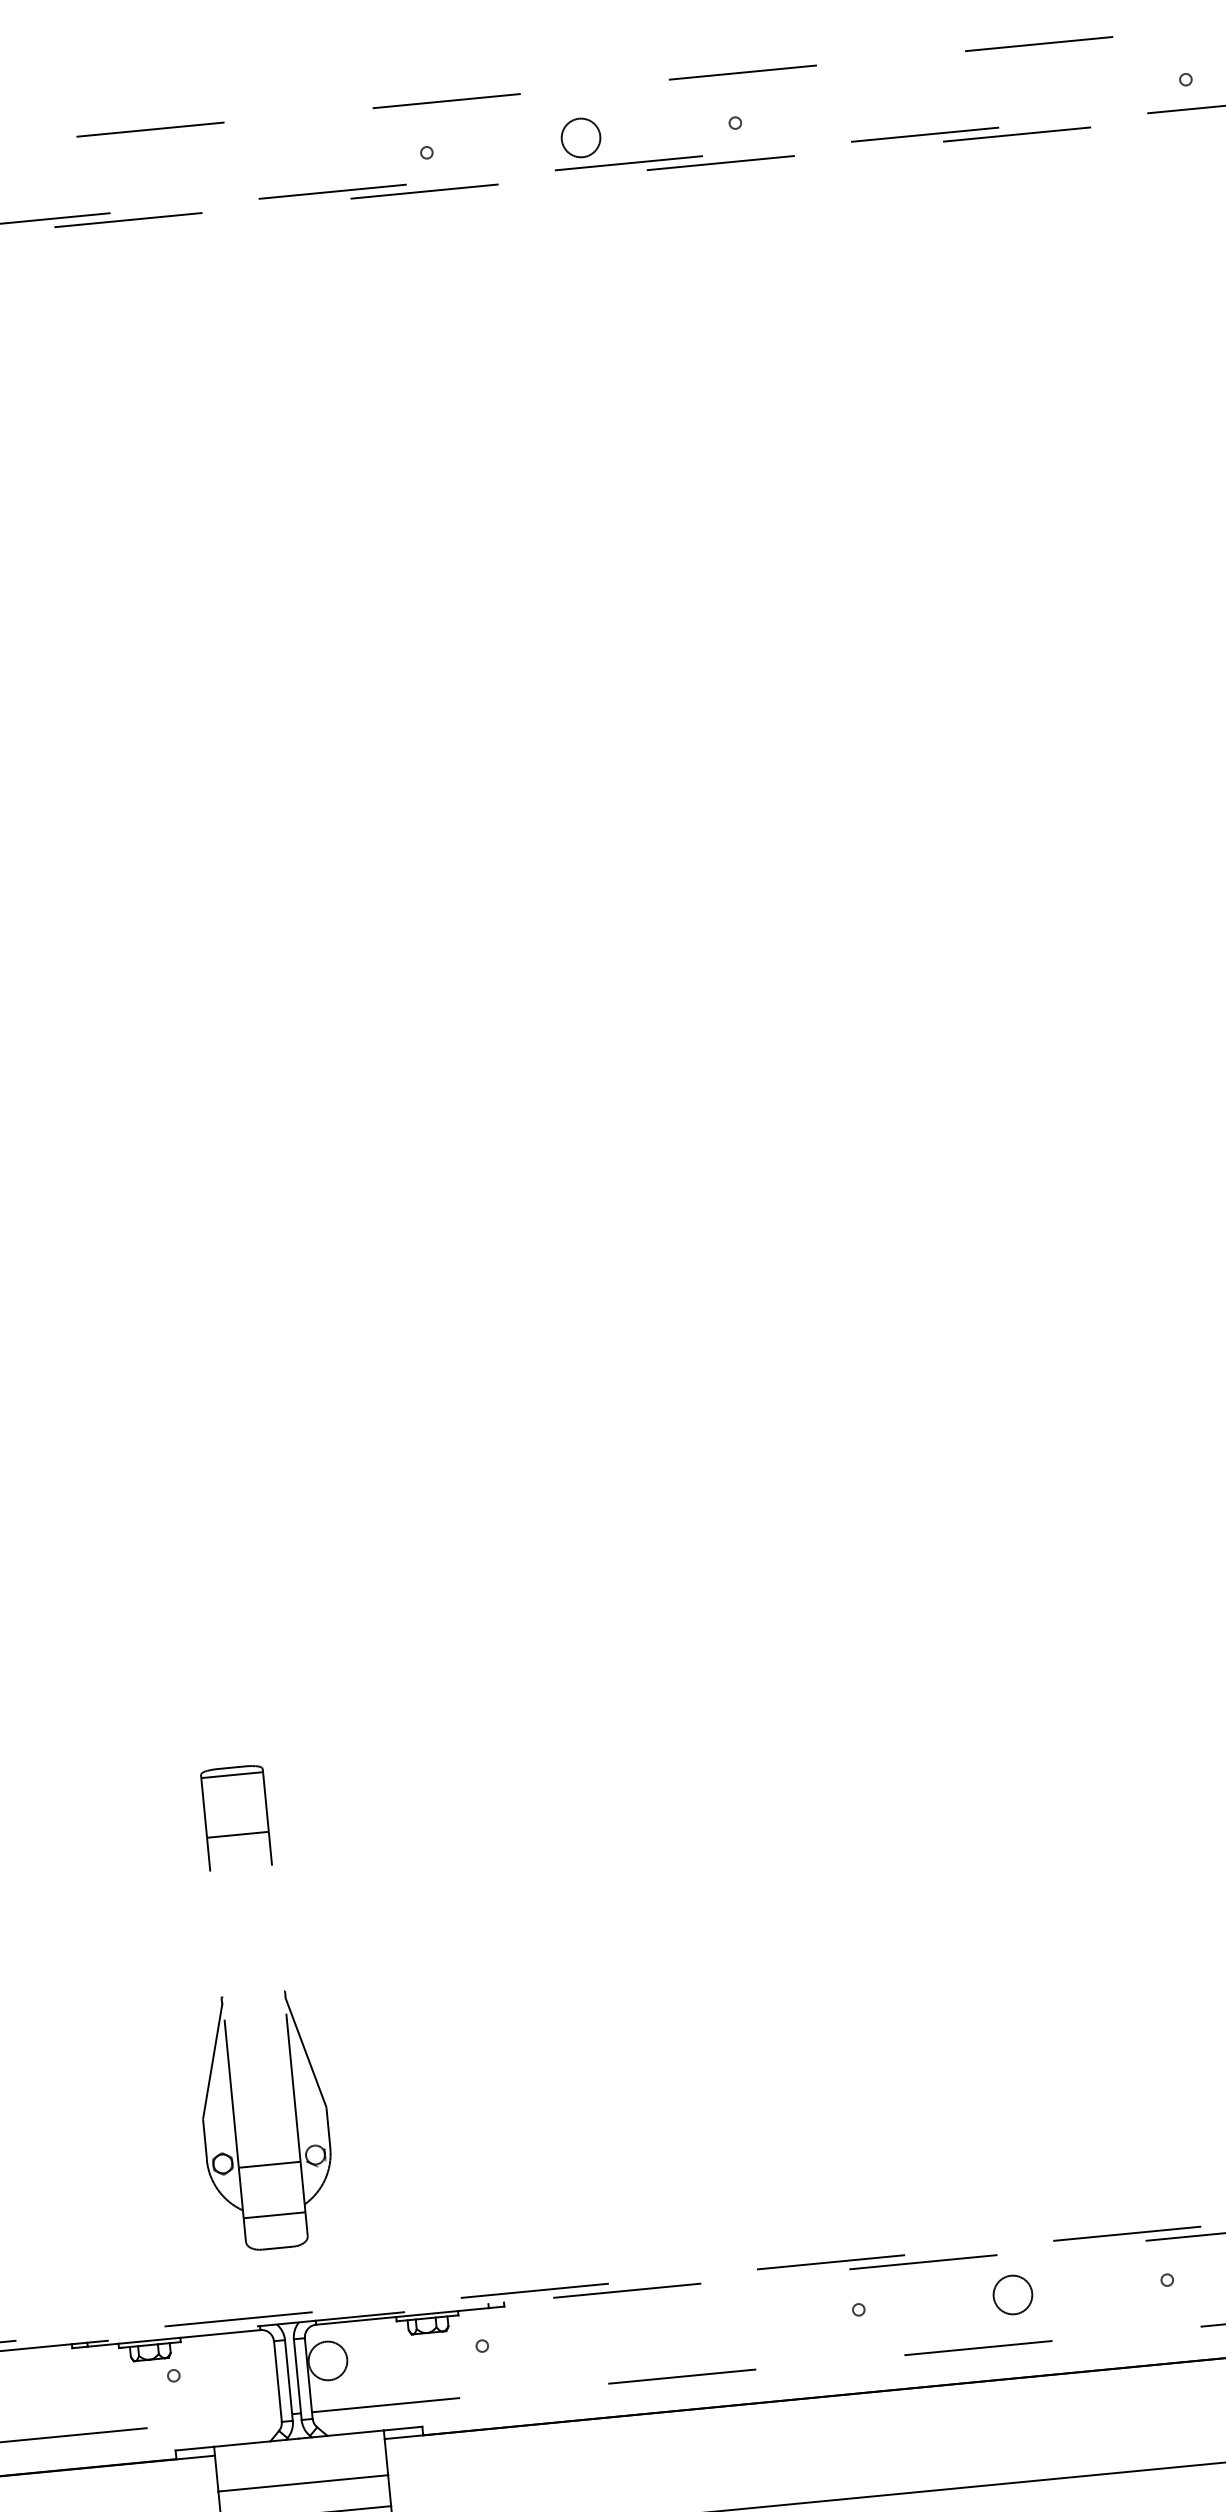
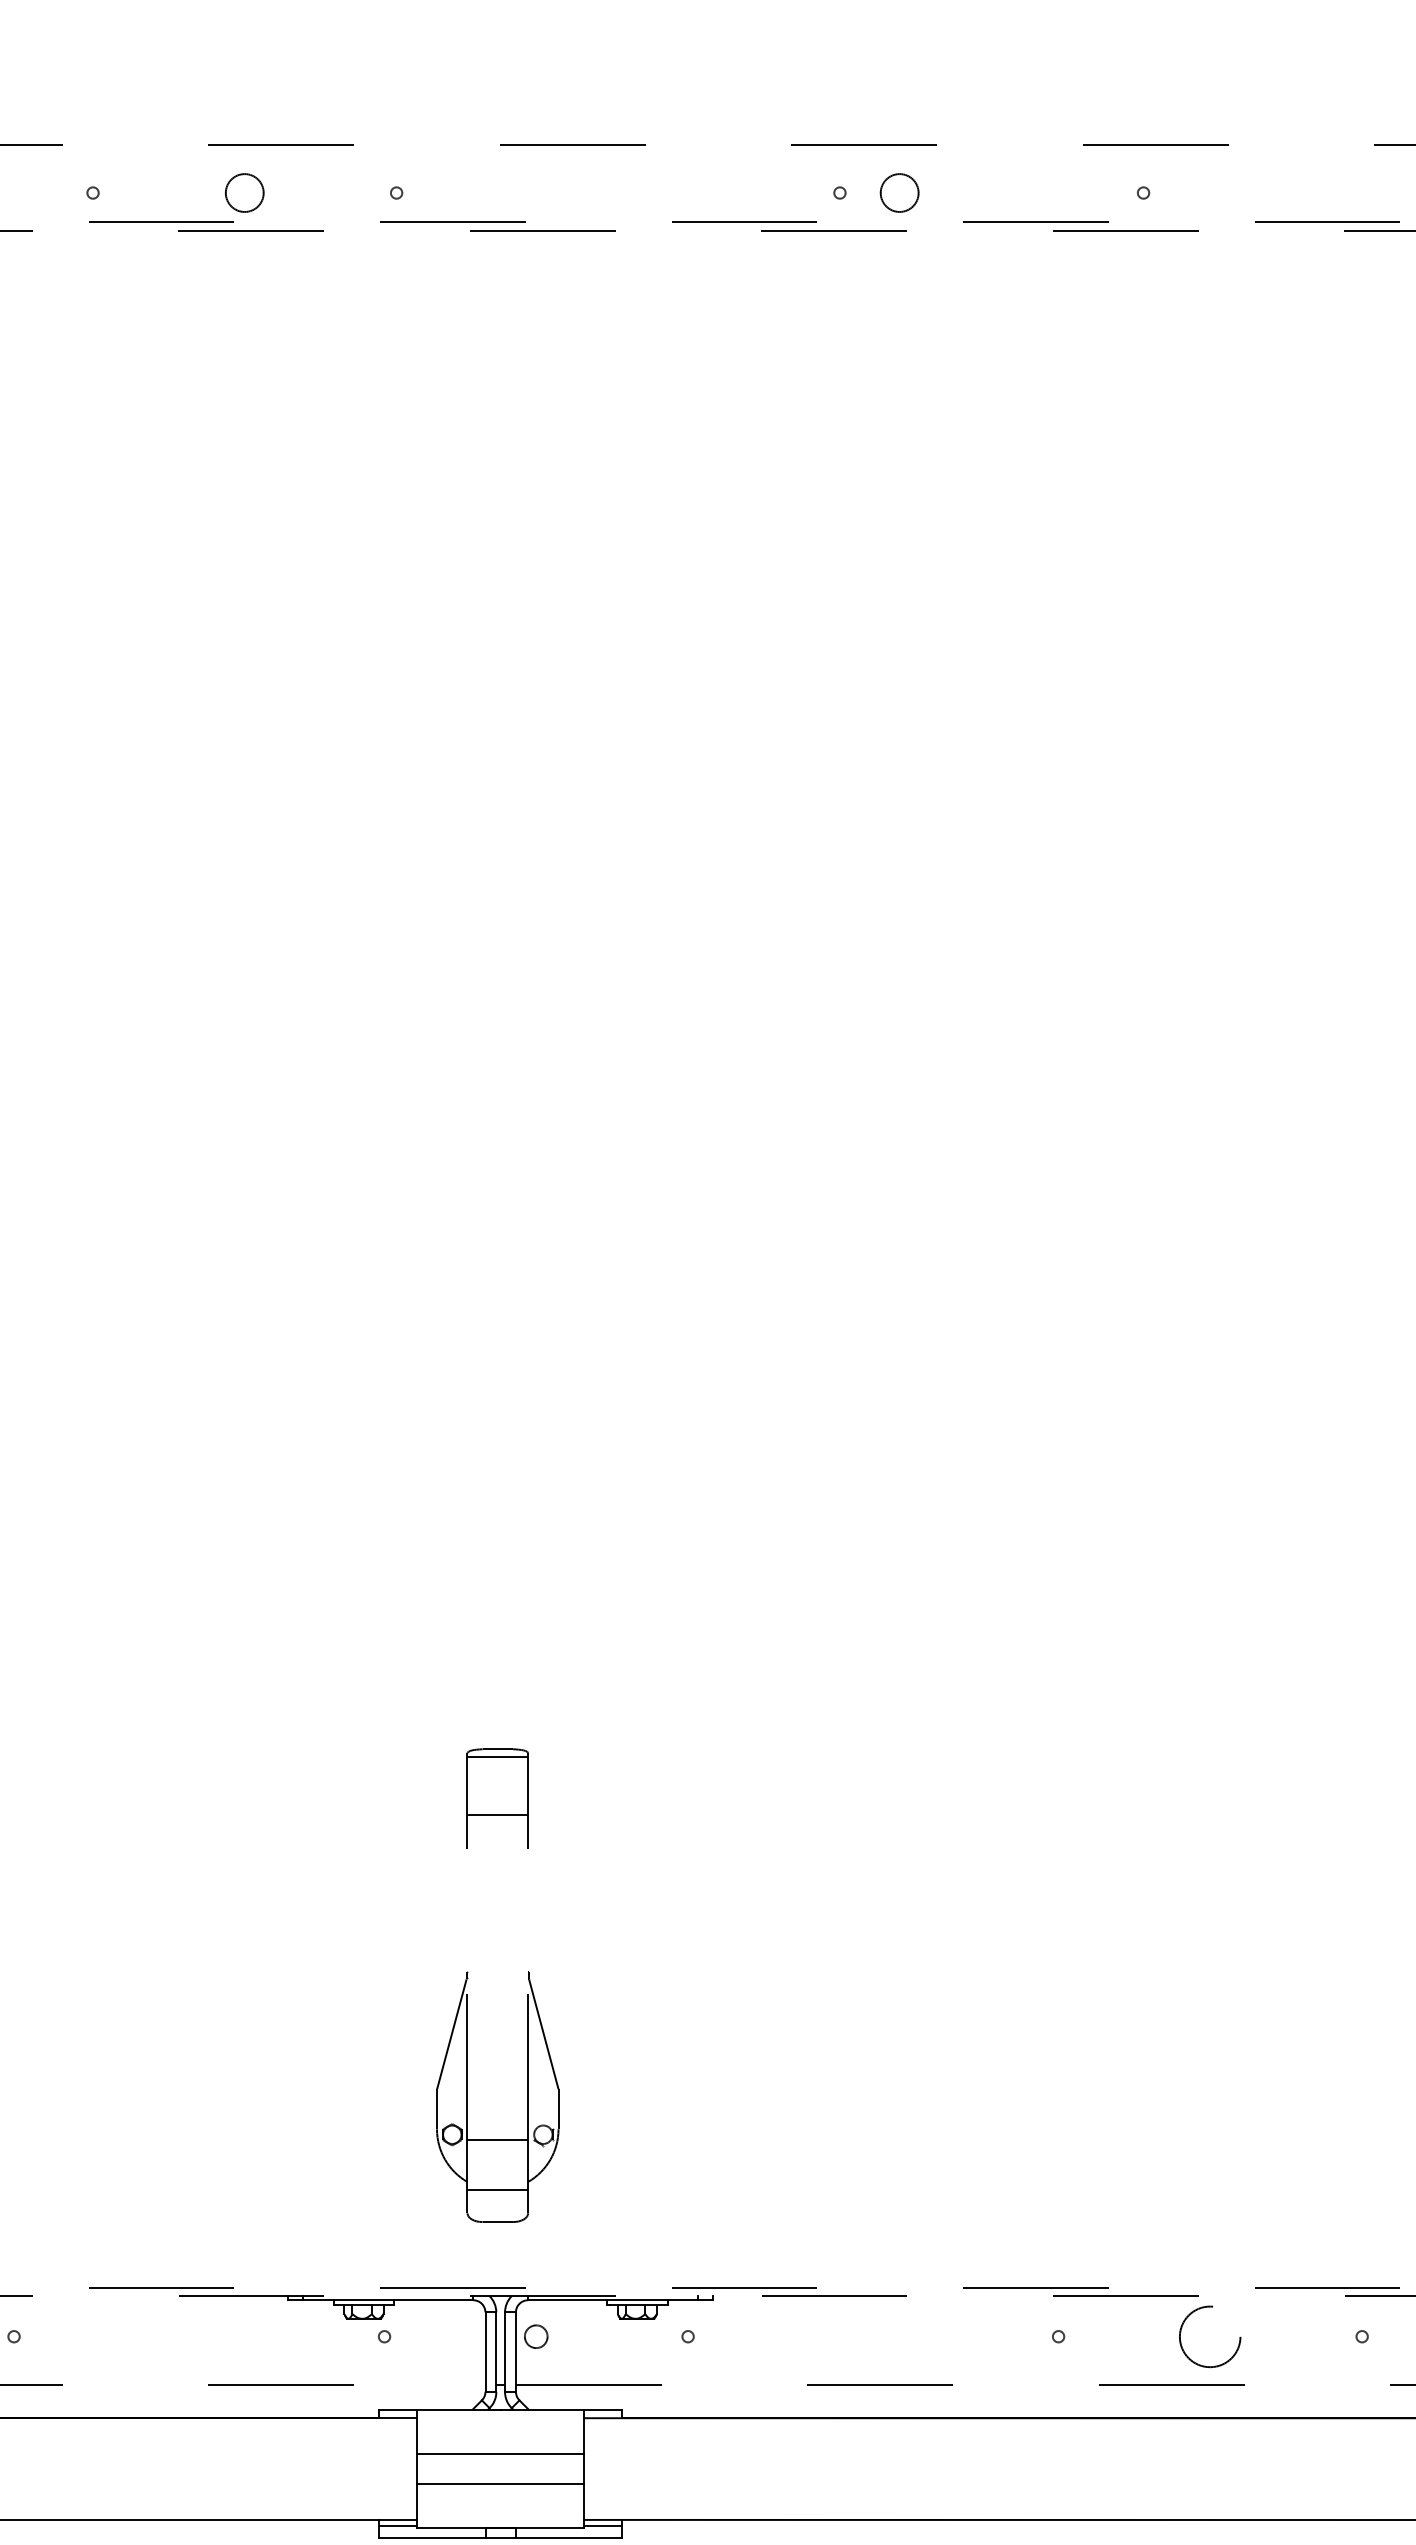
circle: (580, 137) -> (899, 192), moved
circle: (1013, 2294) -> (1210, 2336), size x1.6
circle: (328, 2360) -> (536, 2336), size x0.6

